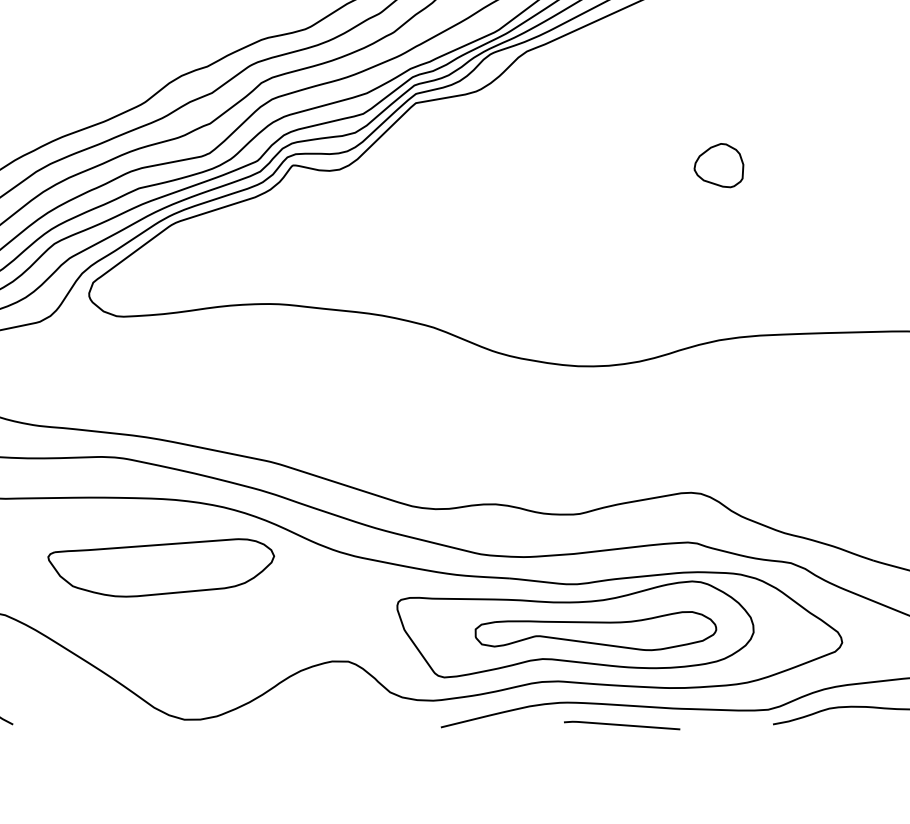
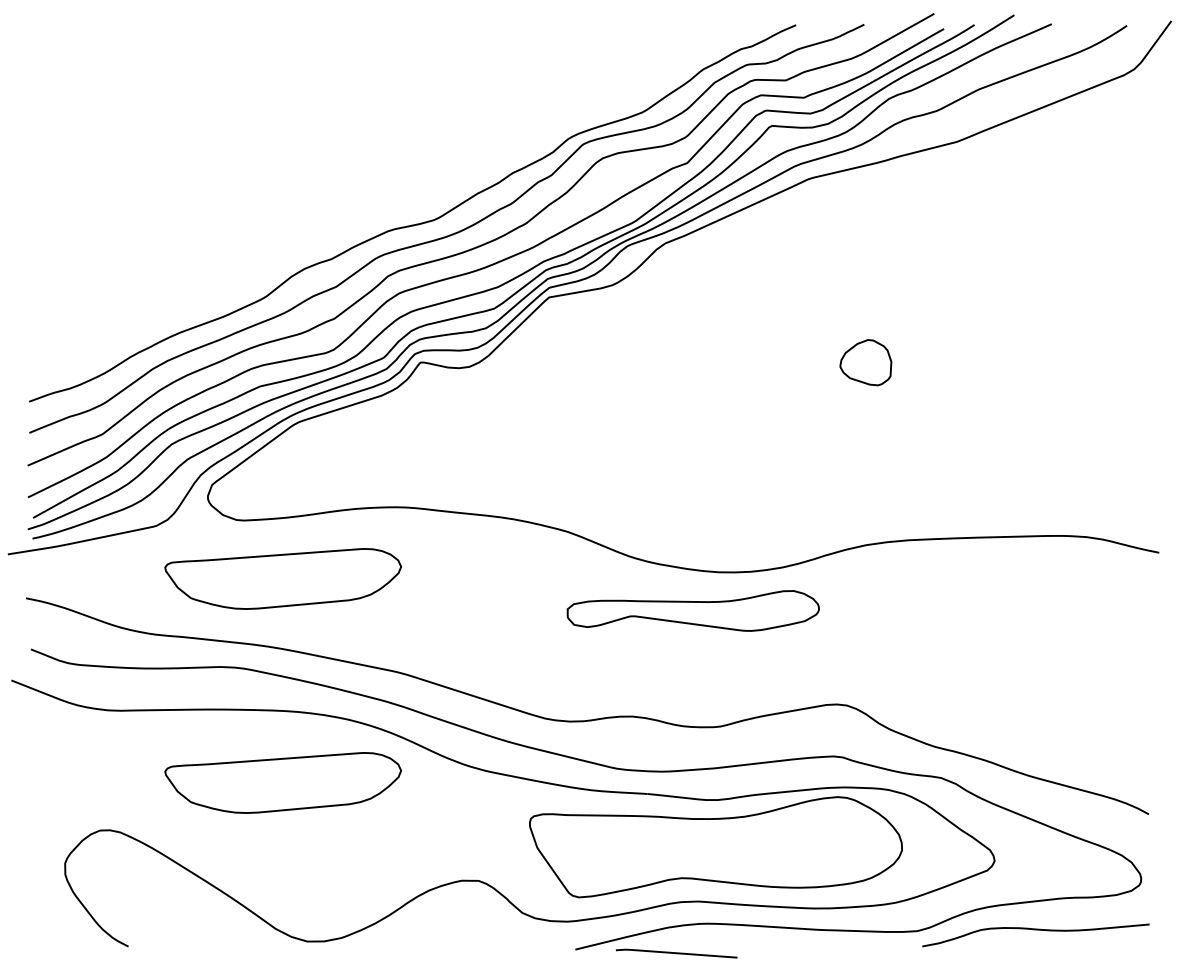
part: (161, 372) -> (283, 578), added
part: (595, 630) -> (692, 610), moved
line: (621, 725) -> (676, 953), moved

